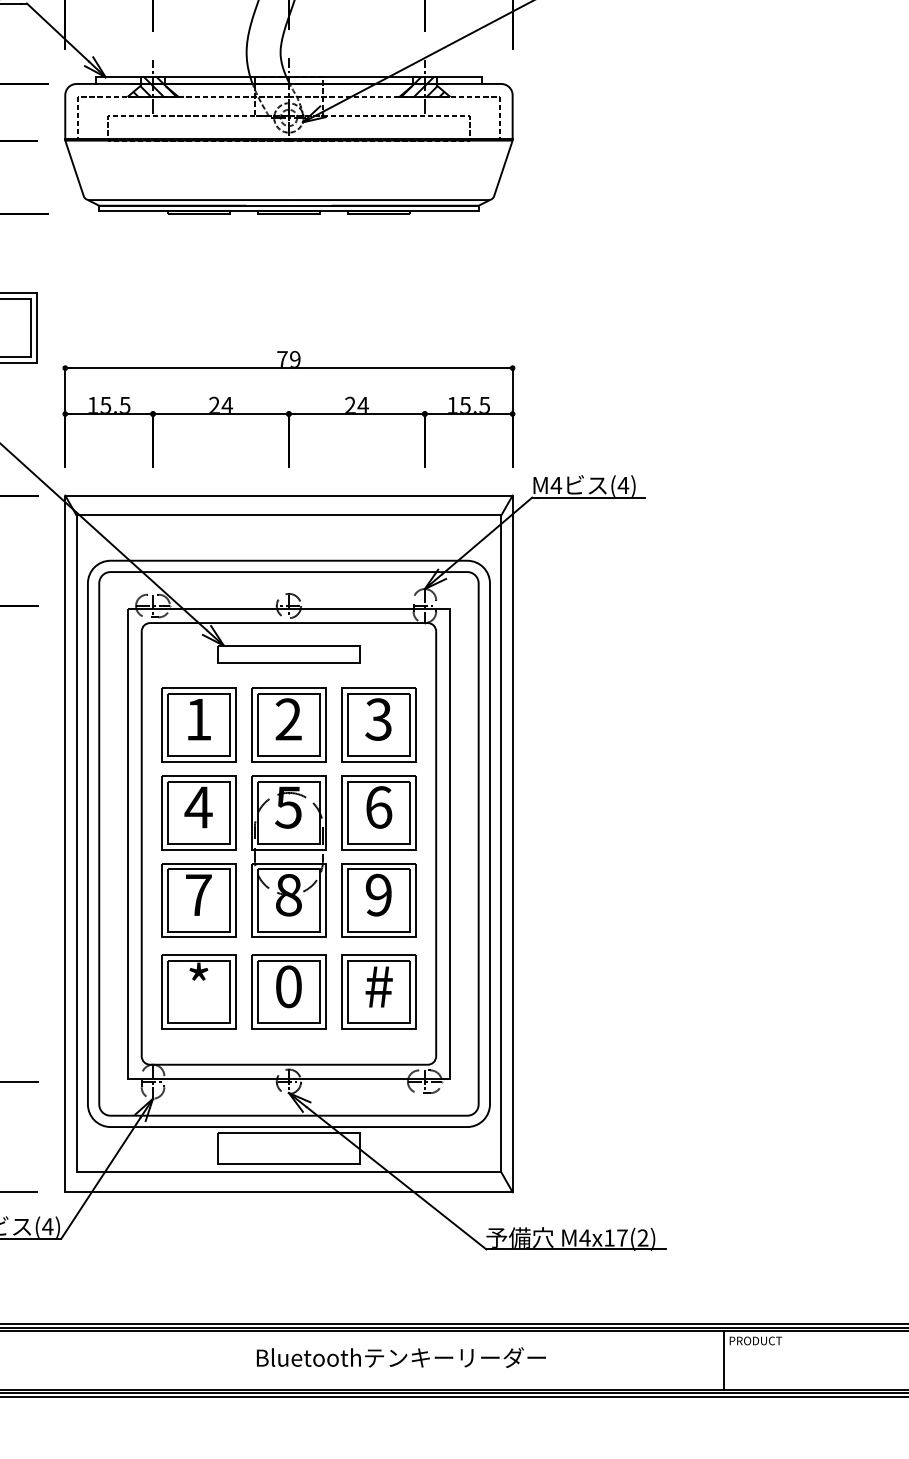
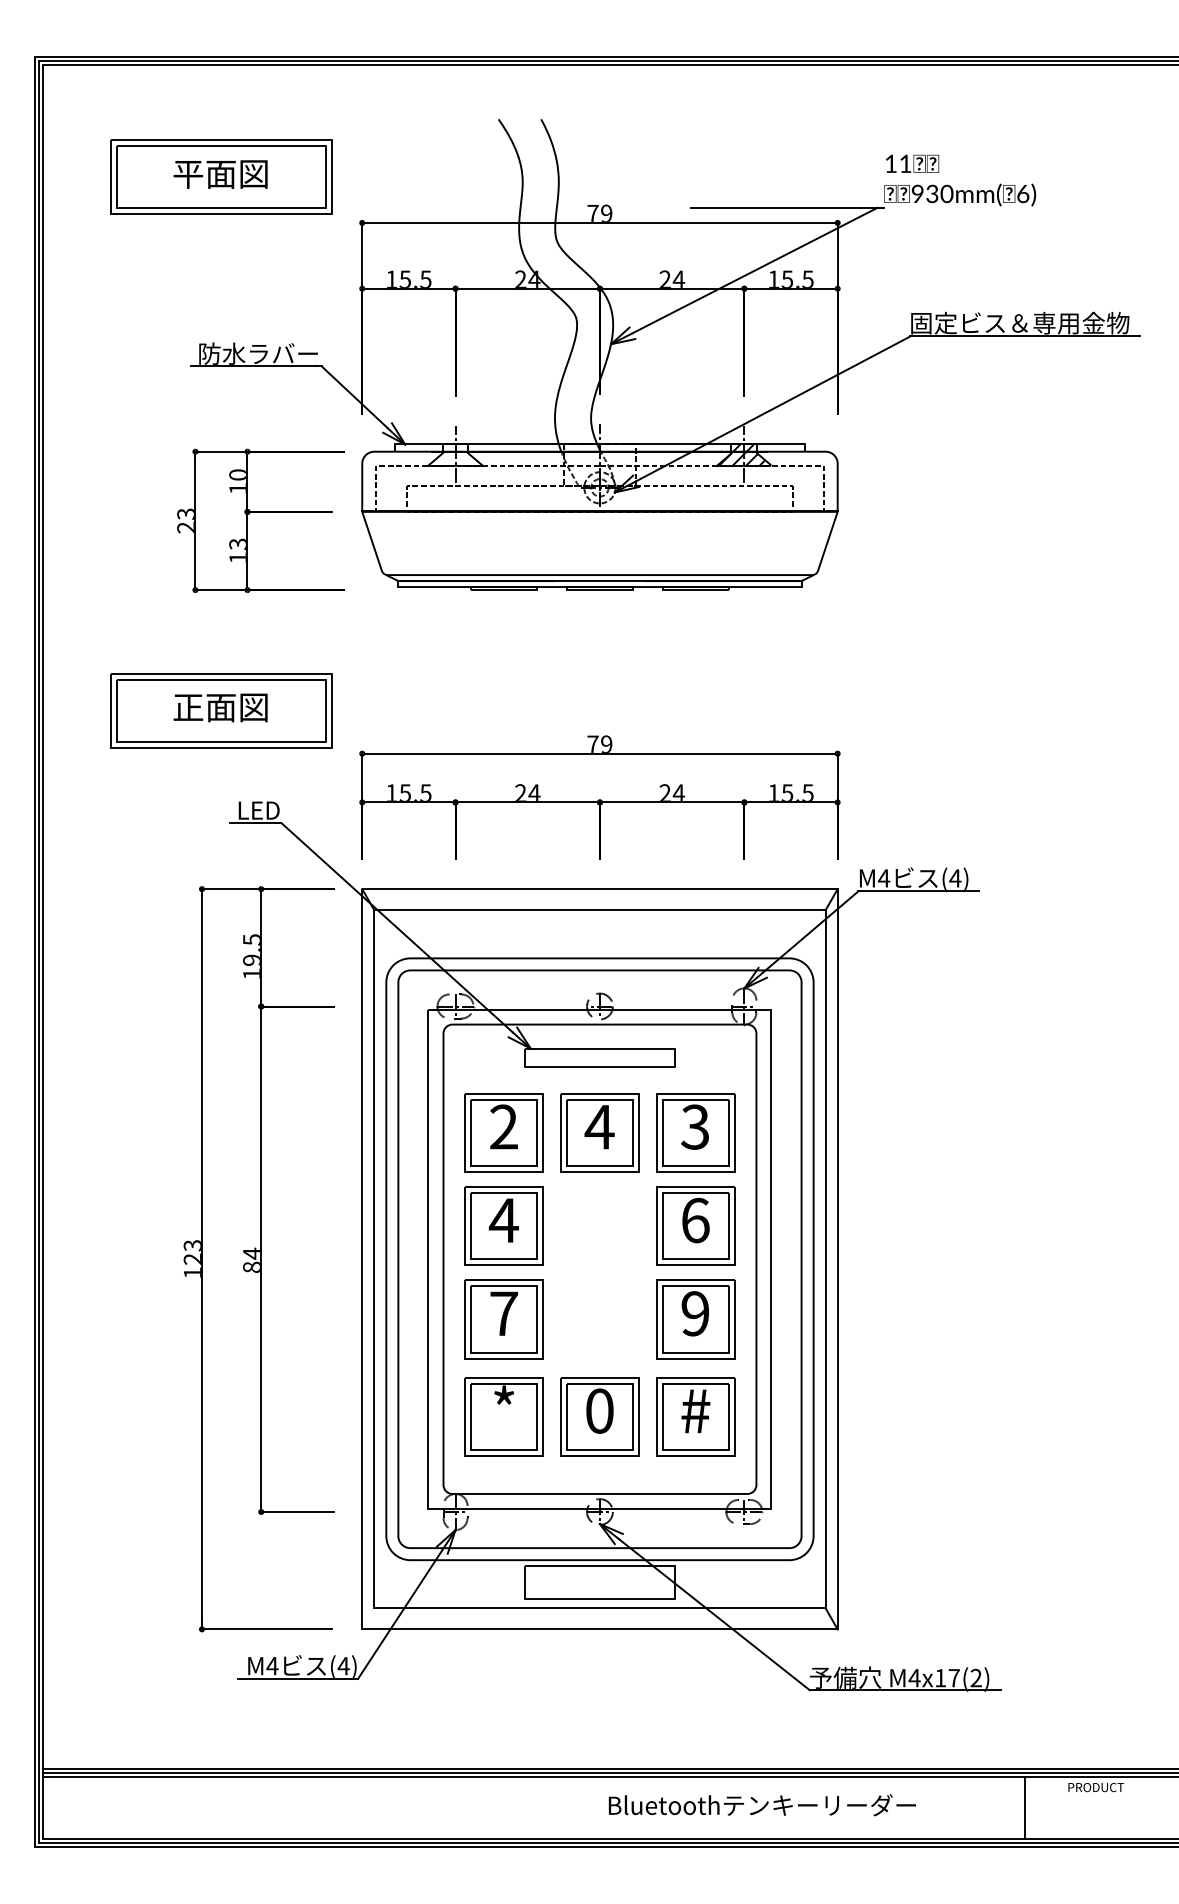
hatch: (154, 86) -> (457, 454), removed
text: (198, 718) -> (503, 1126), 1 -> 2
text: (288, 718) -> (599, 1126), 2 -> 4
part: (288, 849) -> (599, 1265), removed
text: (401, 1357) -> (762, 1805), moved
line: (724, 1360) -> (1024, 1808), moved

